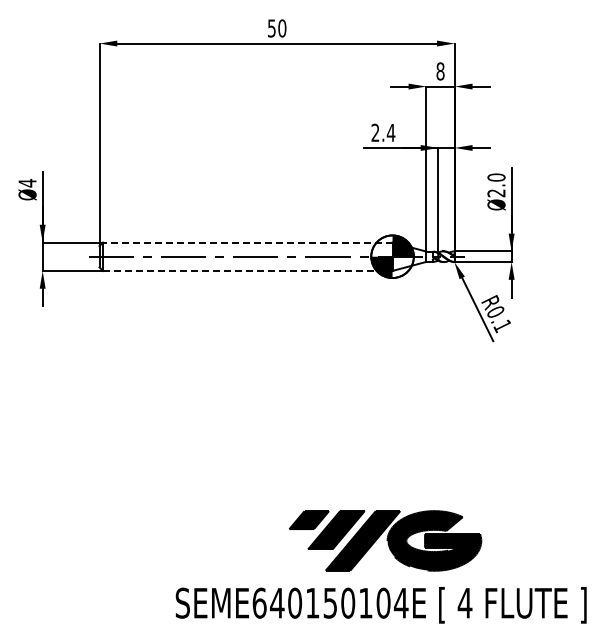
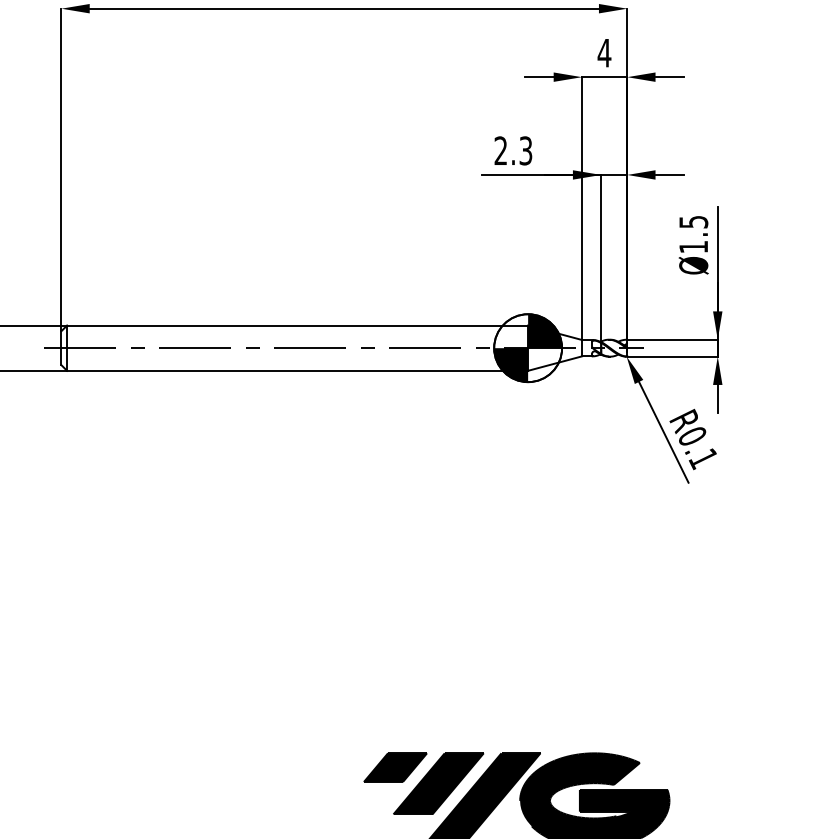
text: (440, 71) -> (604, 53), 8 -> 4
text: (390, 132) -> (524, 150), 2.4 -> 2.3
text: (496, 185) -> (693, 234), Ø2.0 -> Ø1.5
line: (247, 242) -> (297, 325), dashed -> solid
line: (247, 270) -> (297, 370), dashed -> solid

